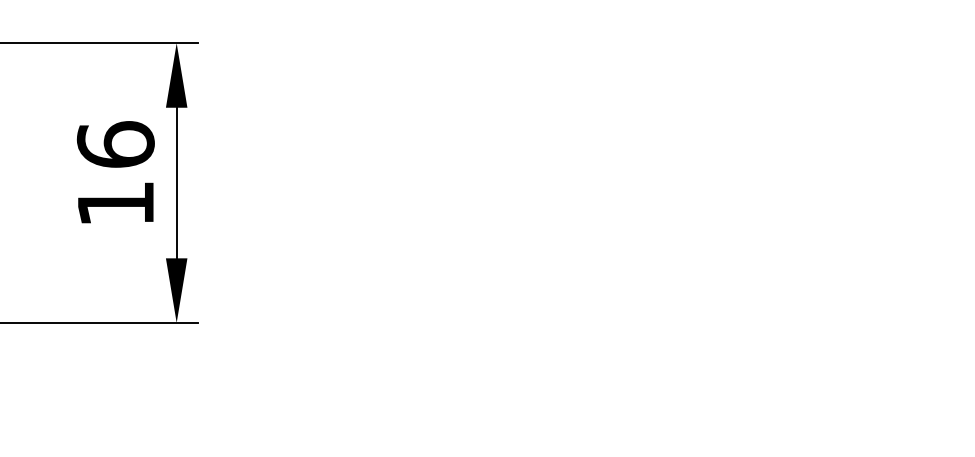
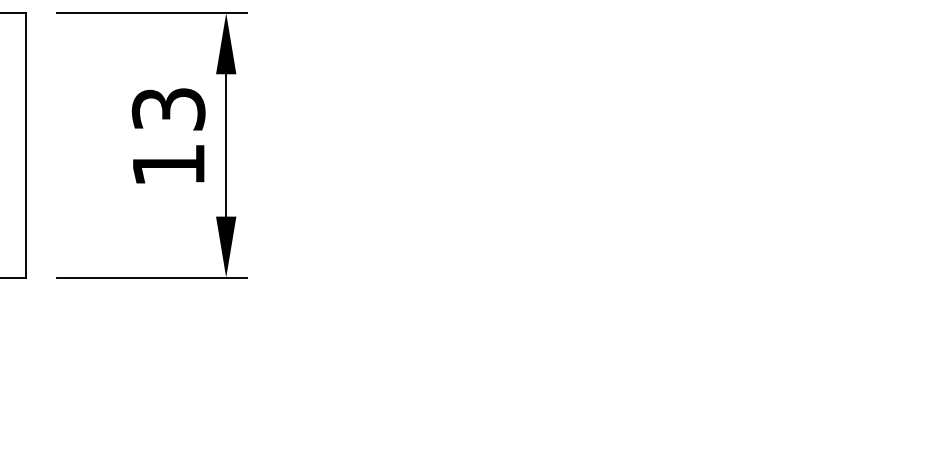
text: (115, 143) -> (168, 108), 16 -> 13

